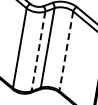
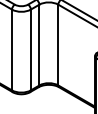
line: (37, 51) -> (30, 50), dashed -> solid
line: (66, 51) -> (58, 45), dashed -> solid

